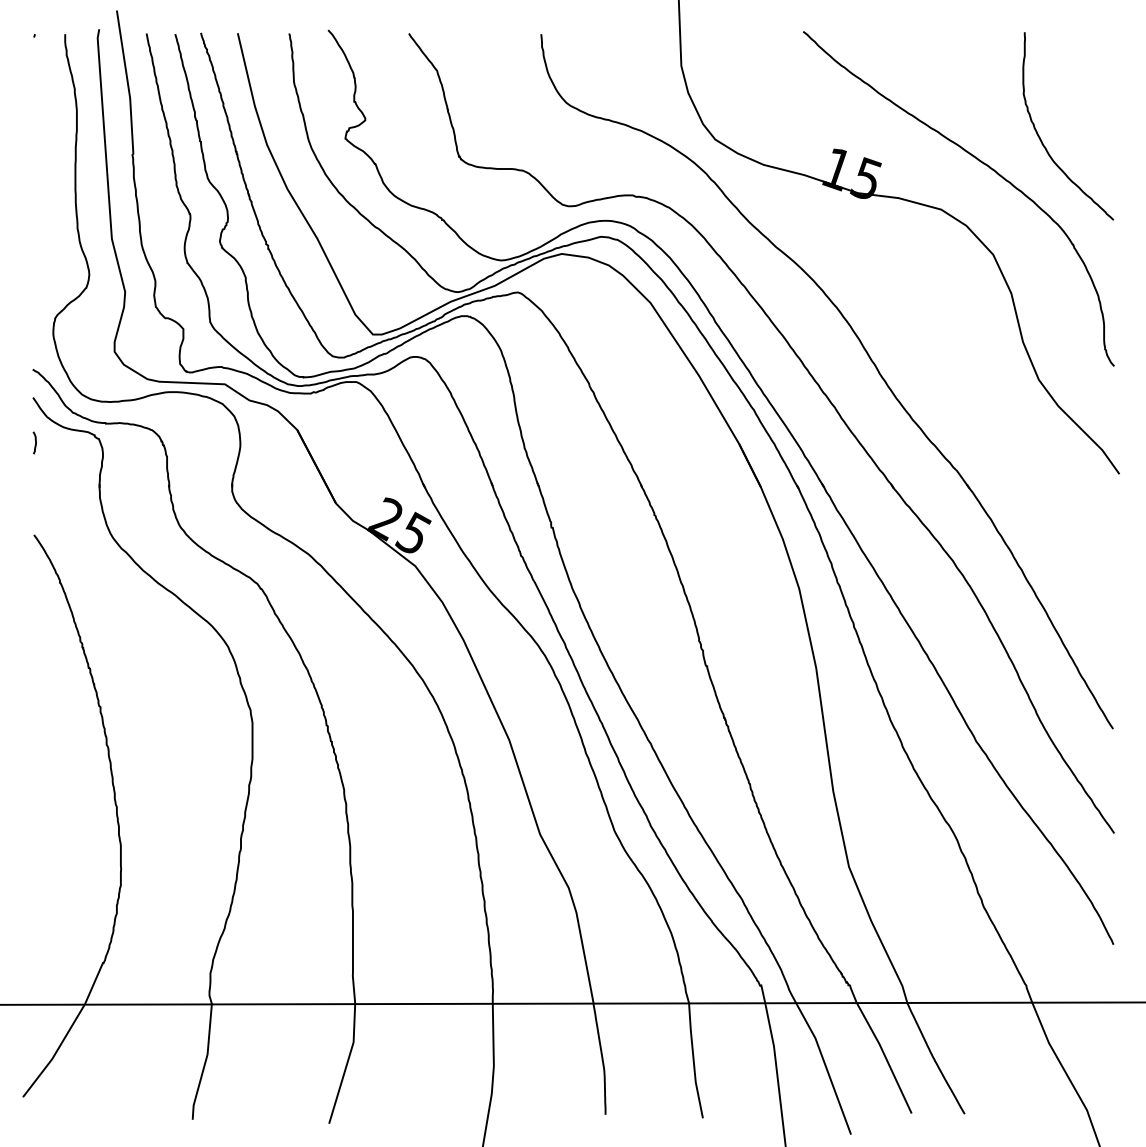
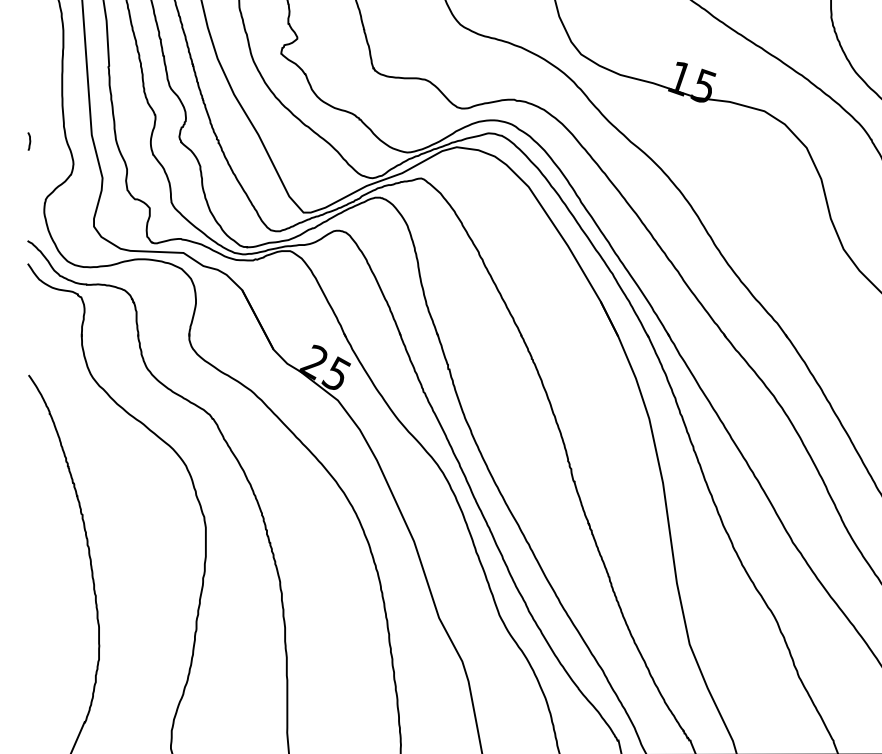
curve: (35, 442) -> (29, 141), moved

